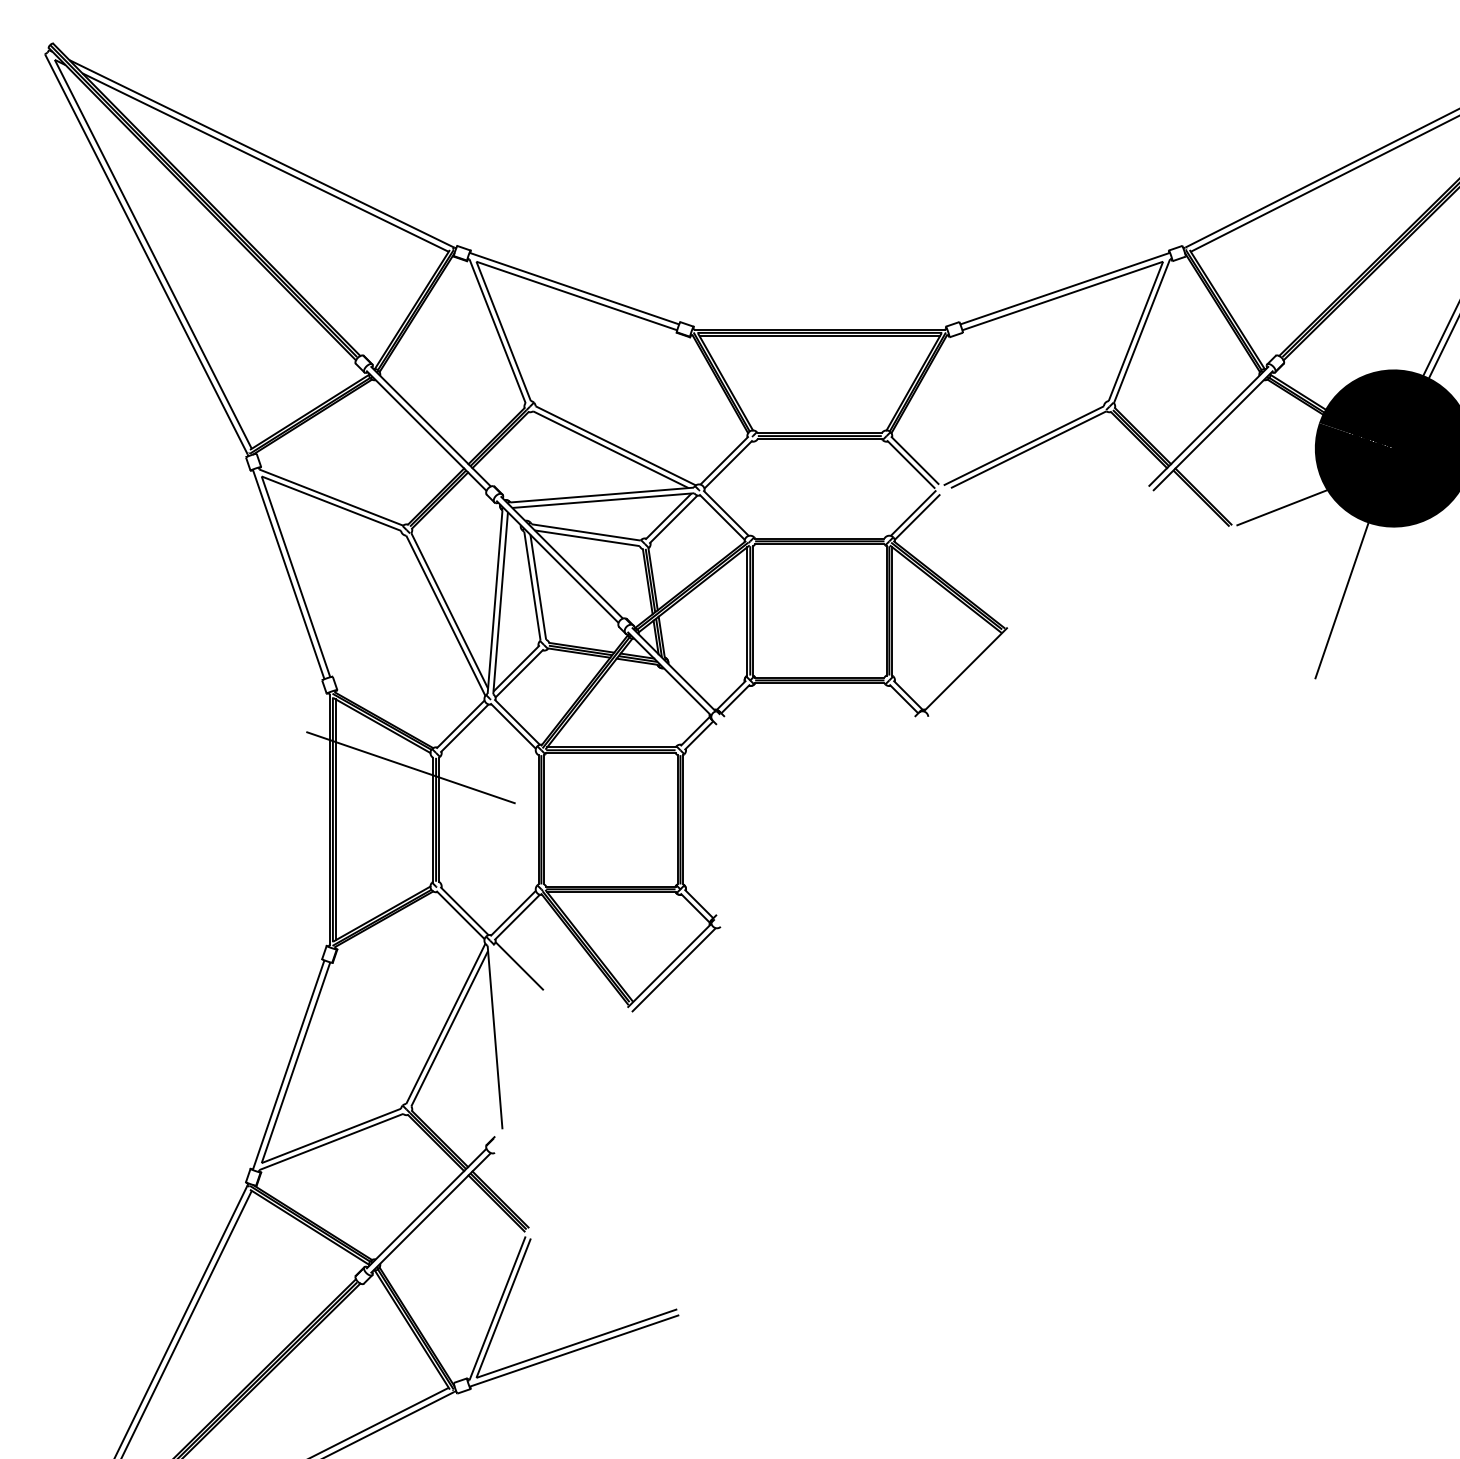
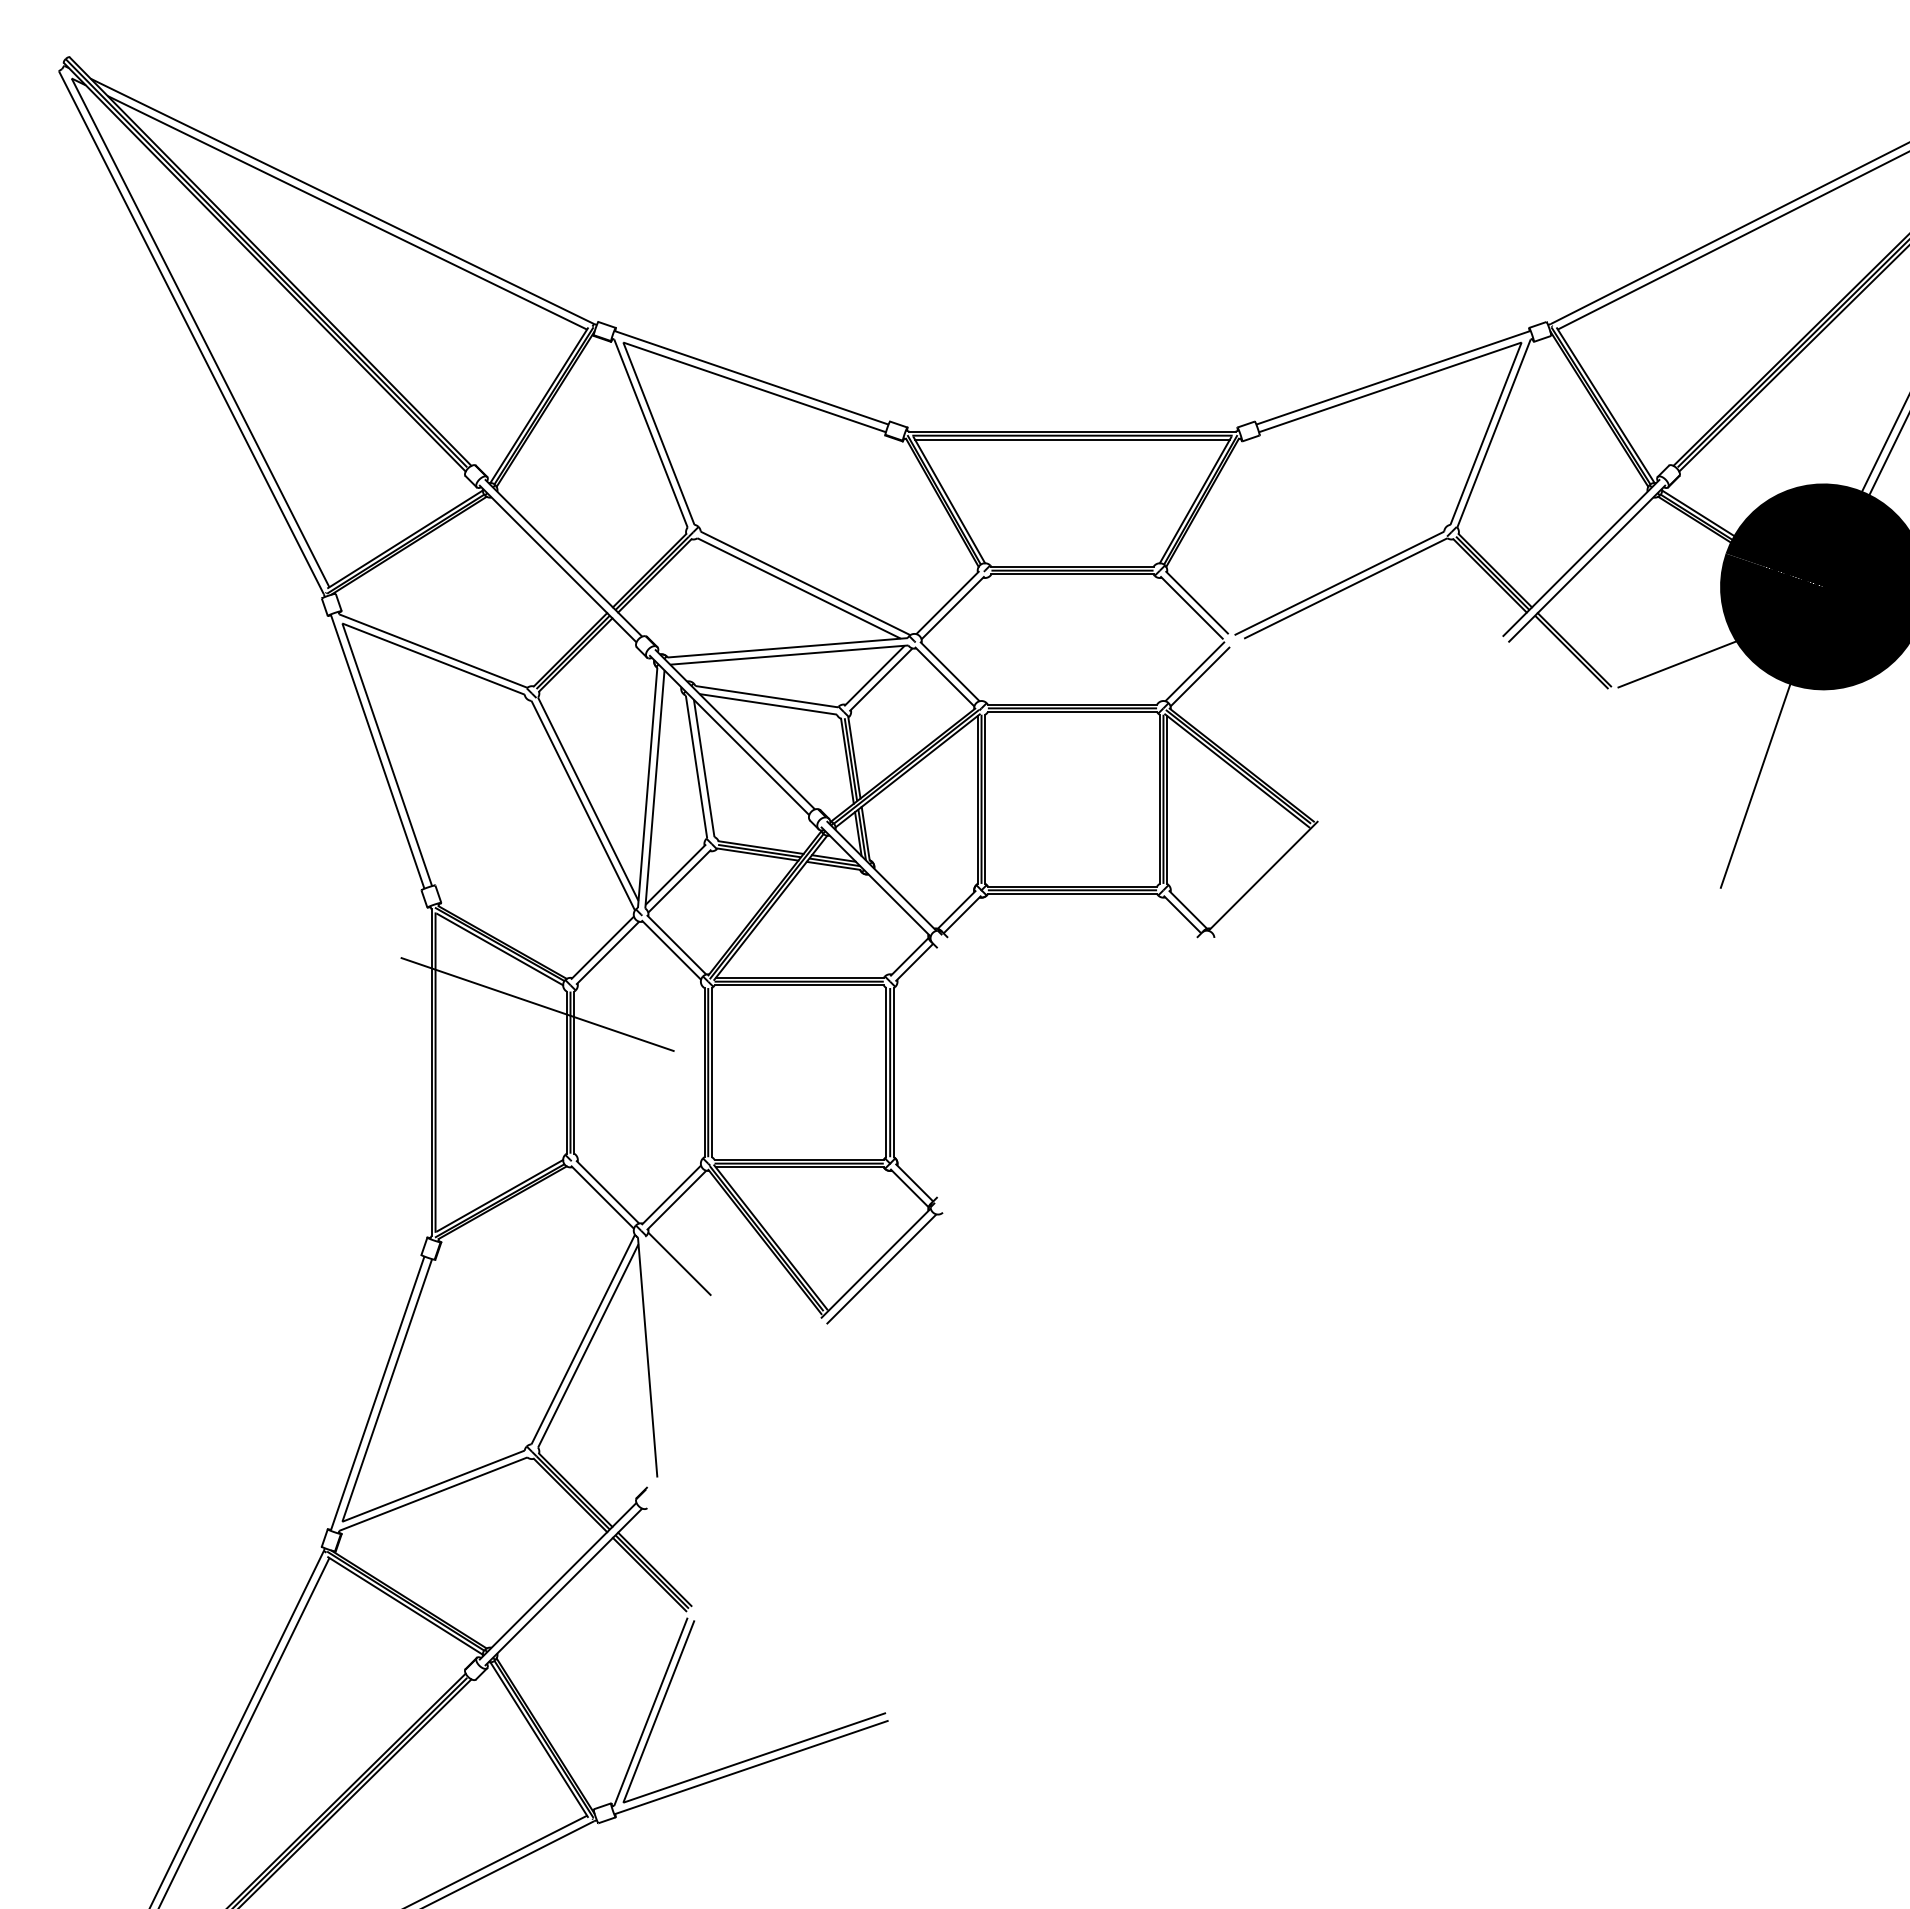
line: (335, 819) -> (439, 1072), removed

